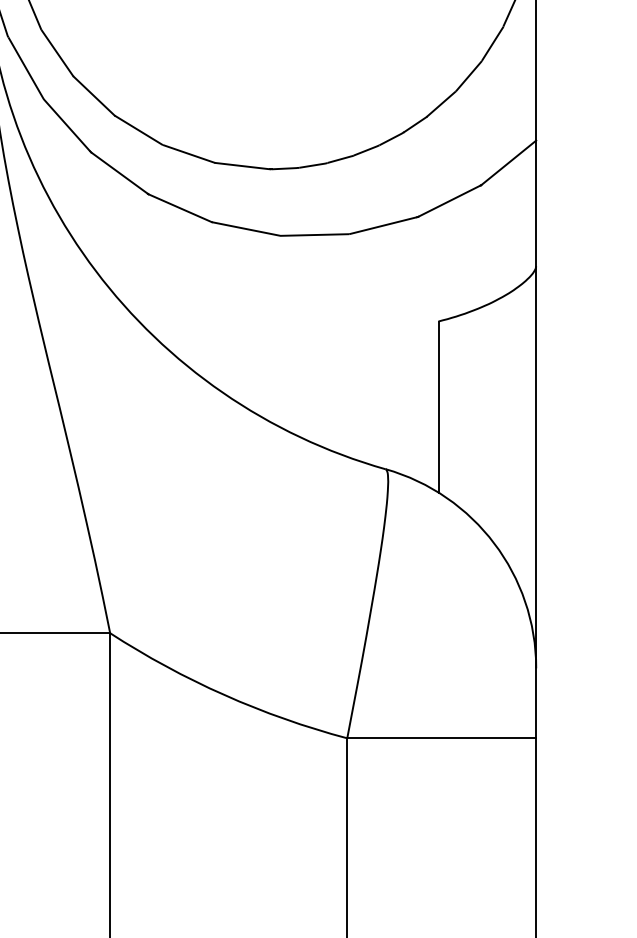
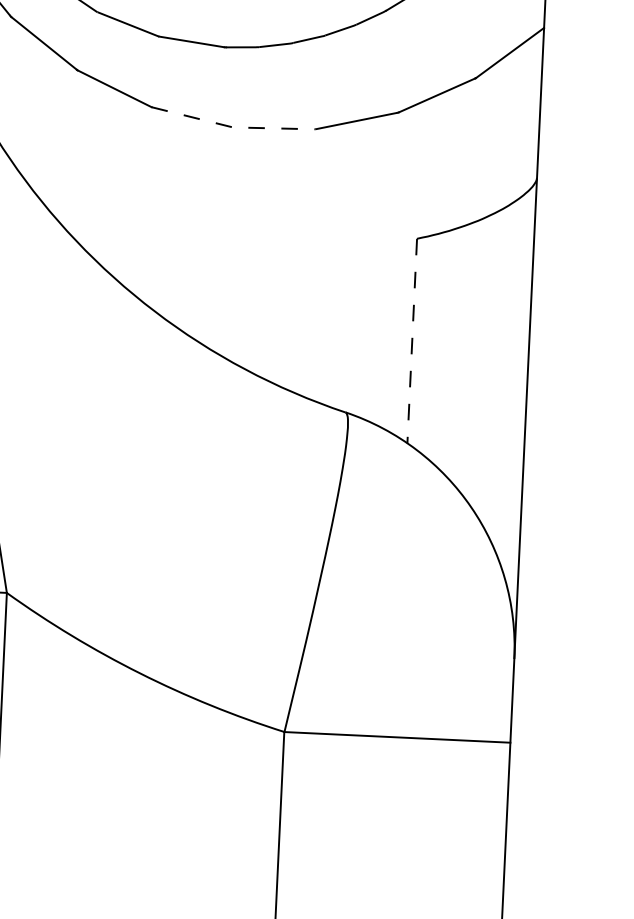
line: (280, 235) -> (232, 127), solid -> dashed
line: (438, 407) -> (412, 341), solid -> dashed

